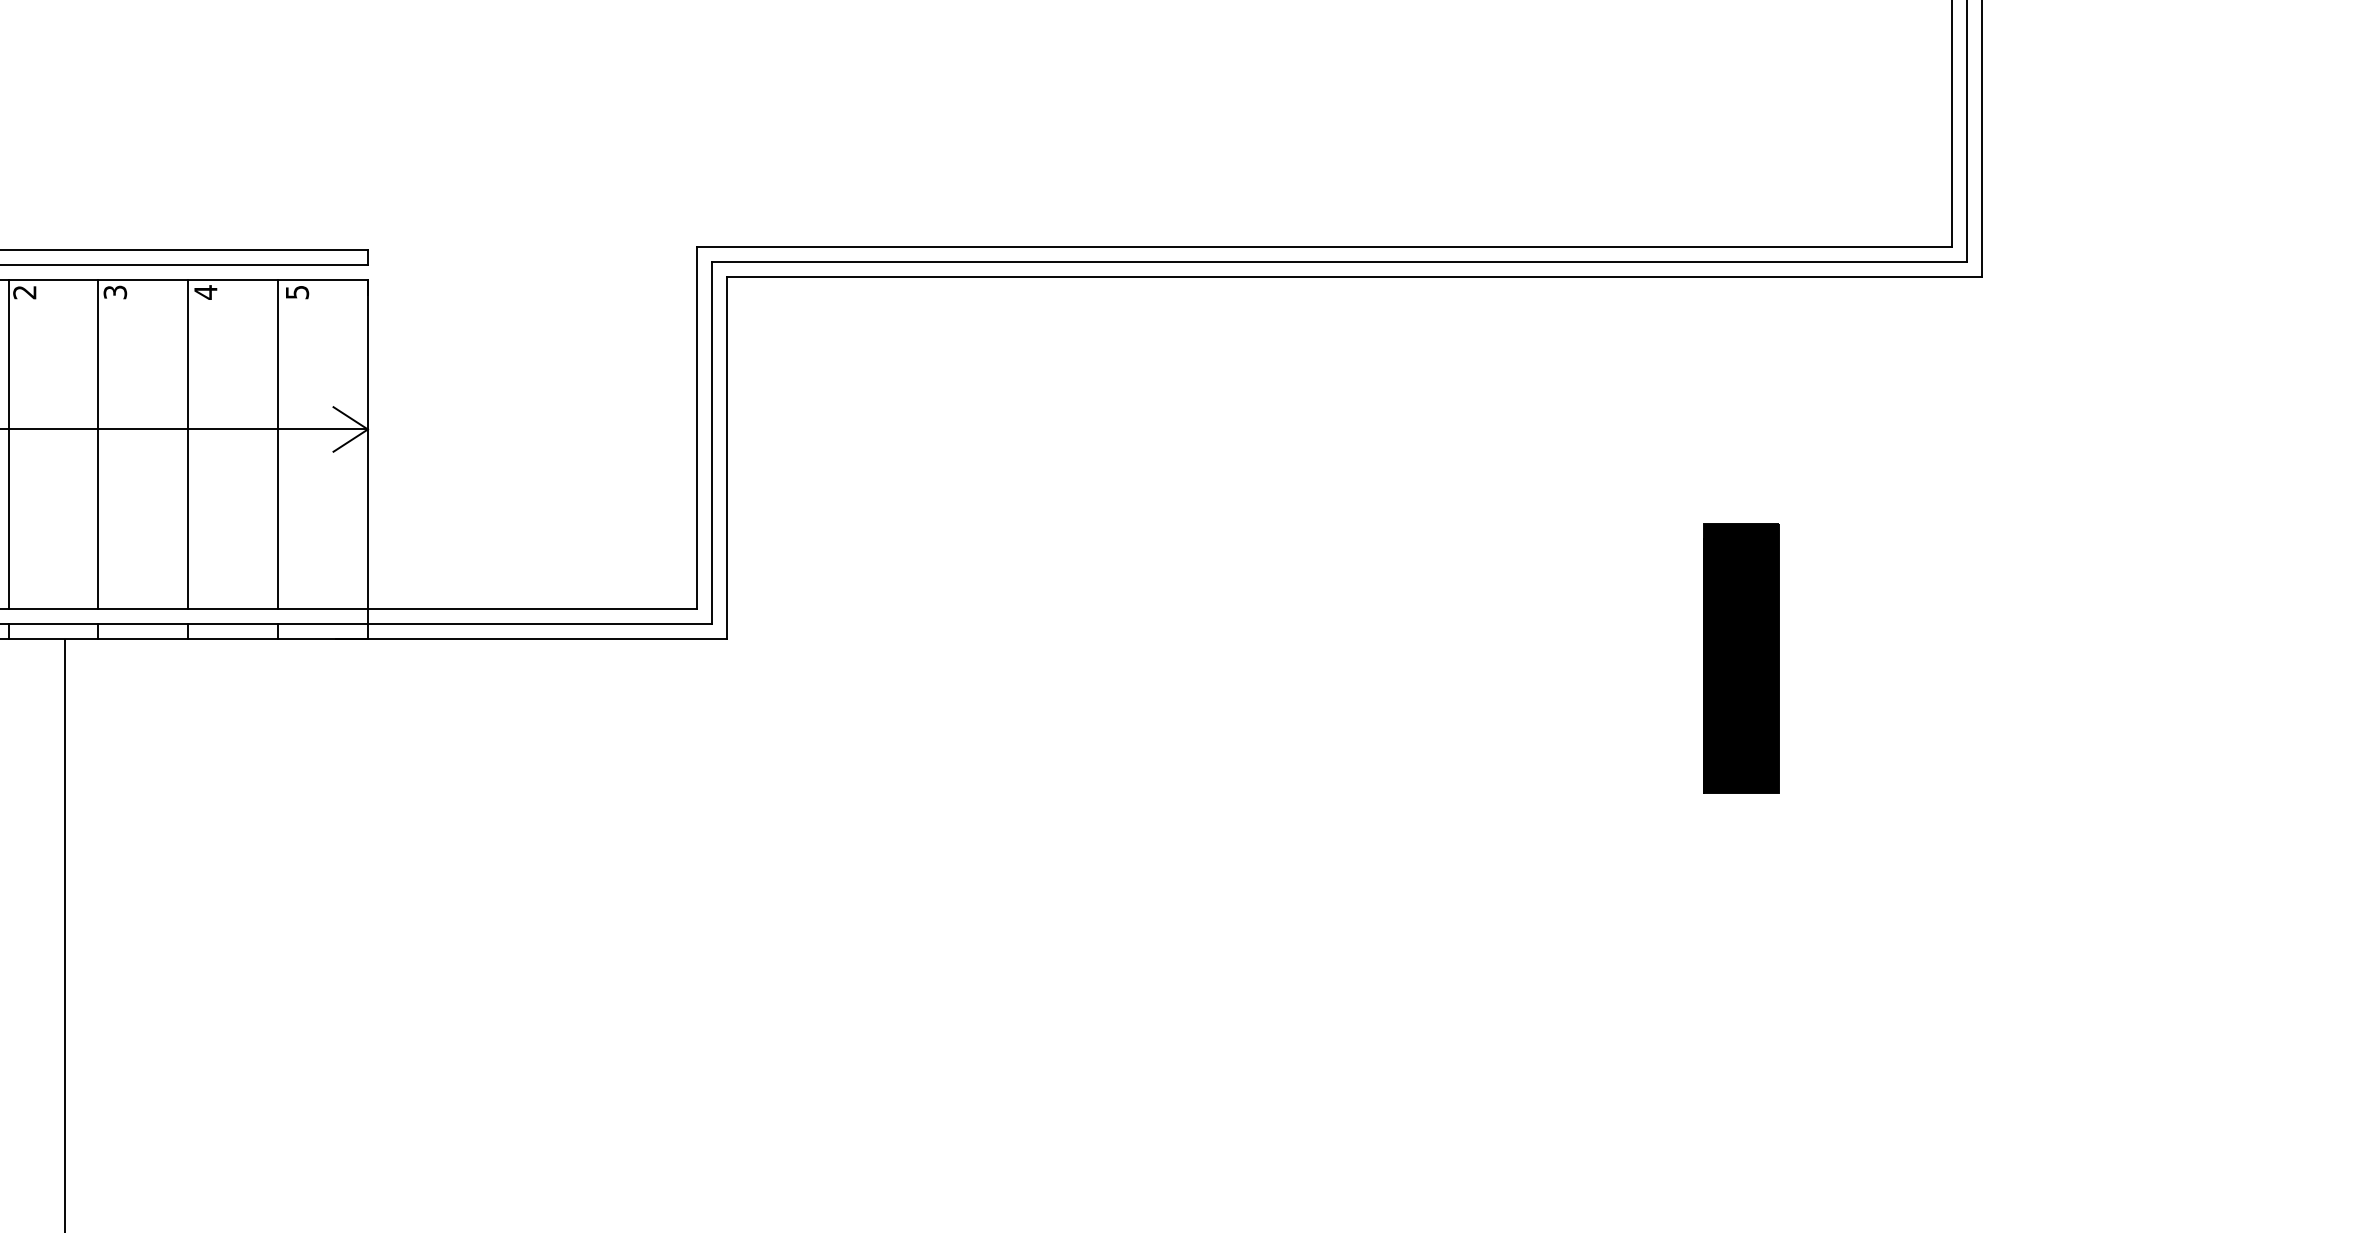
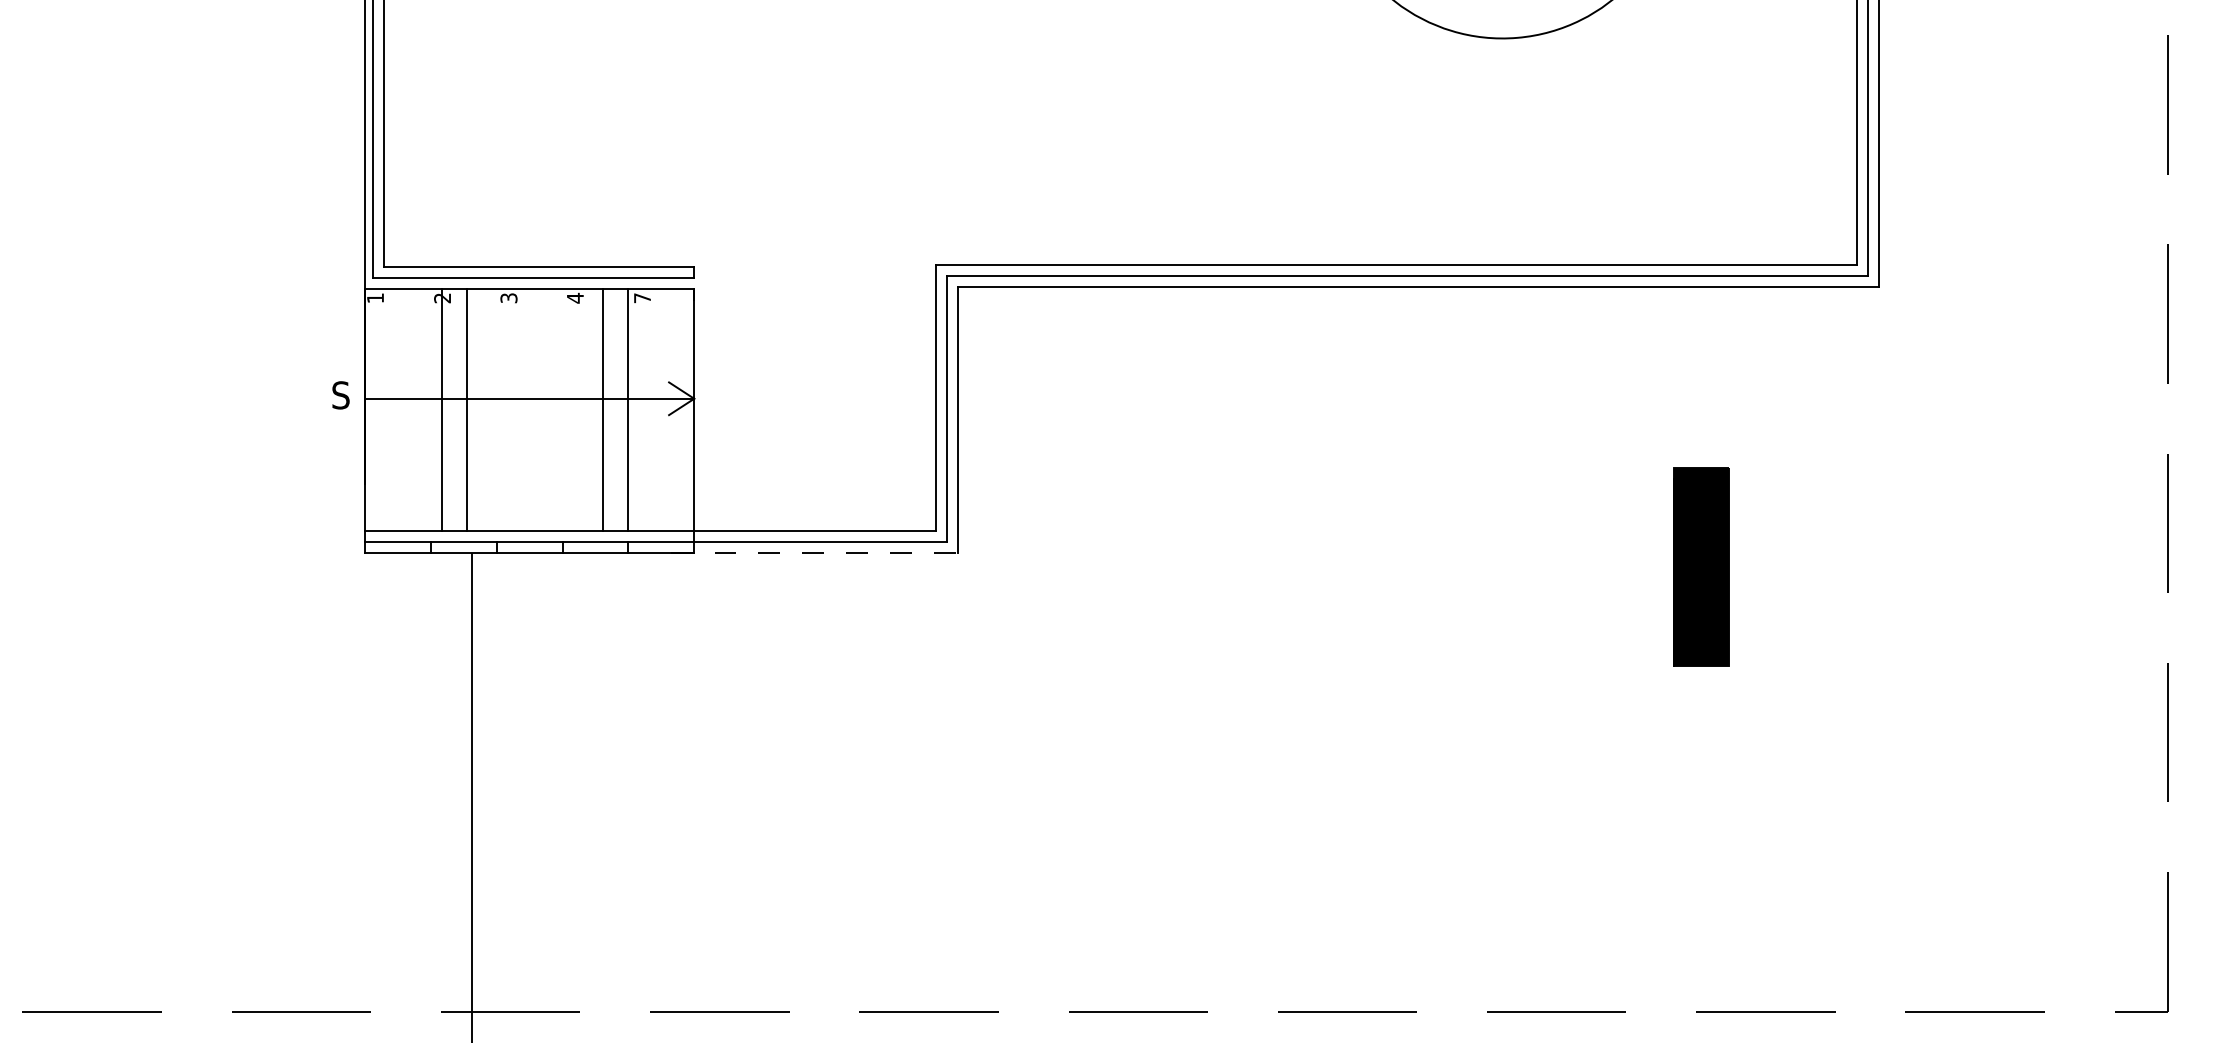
text: (297, 292) -> (642, 298), 5 -> 7
line: (8, 444) -> (466, 409), moved
line: (98, 444) -> (441, 409), moved
line: (188, 444) -> (602, 409), moved
line: (531, 639) -> (814, 552), solid -> dashed

